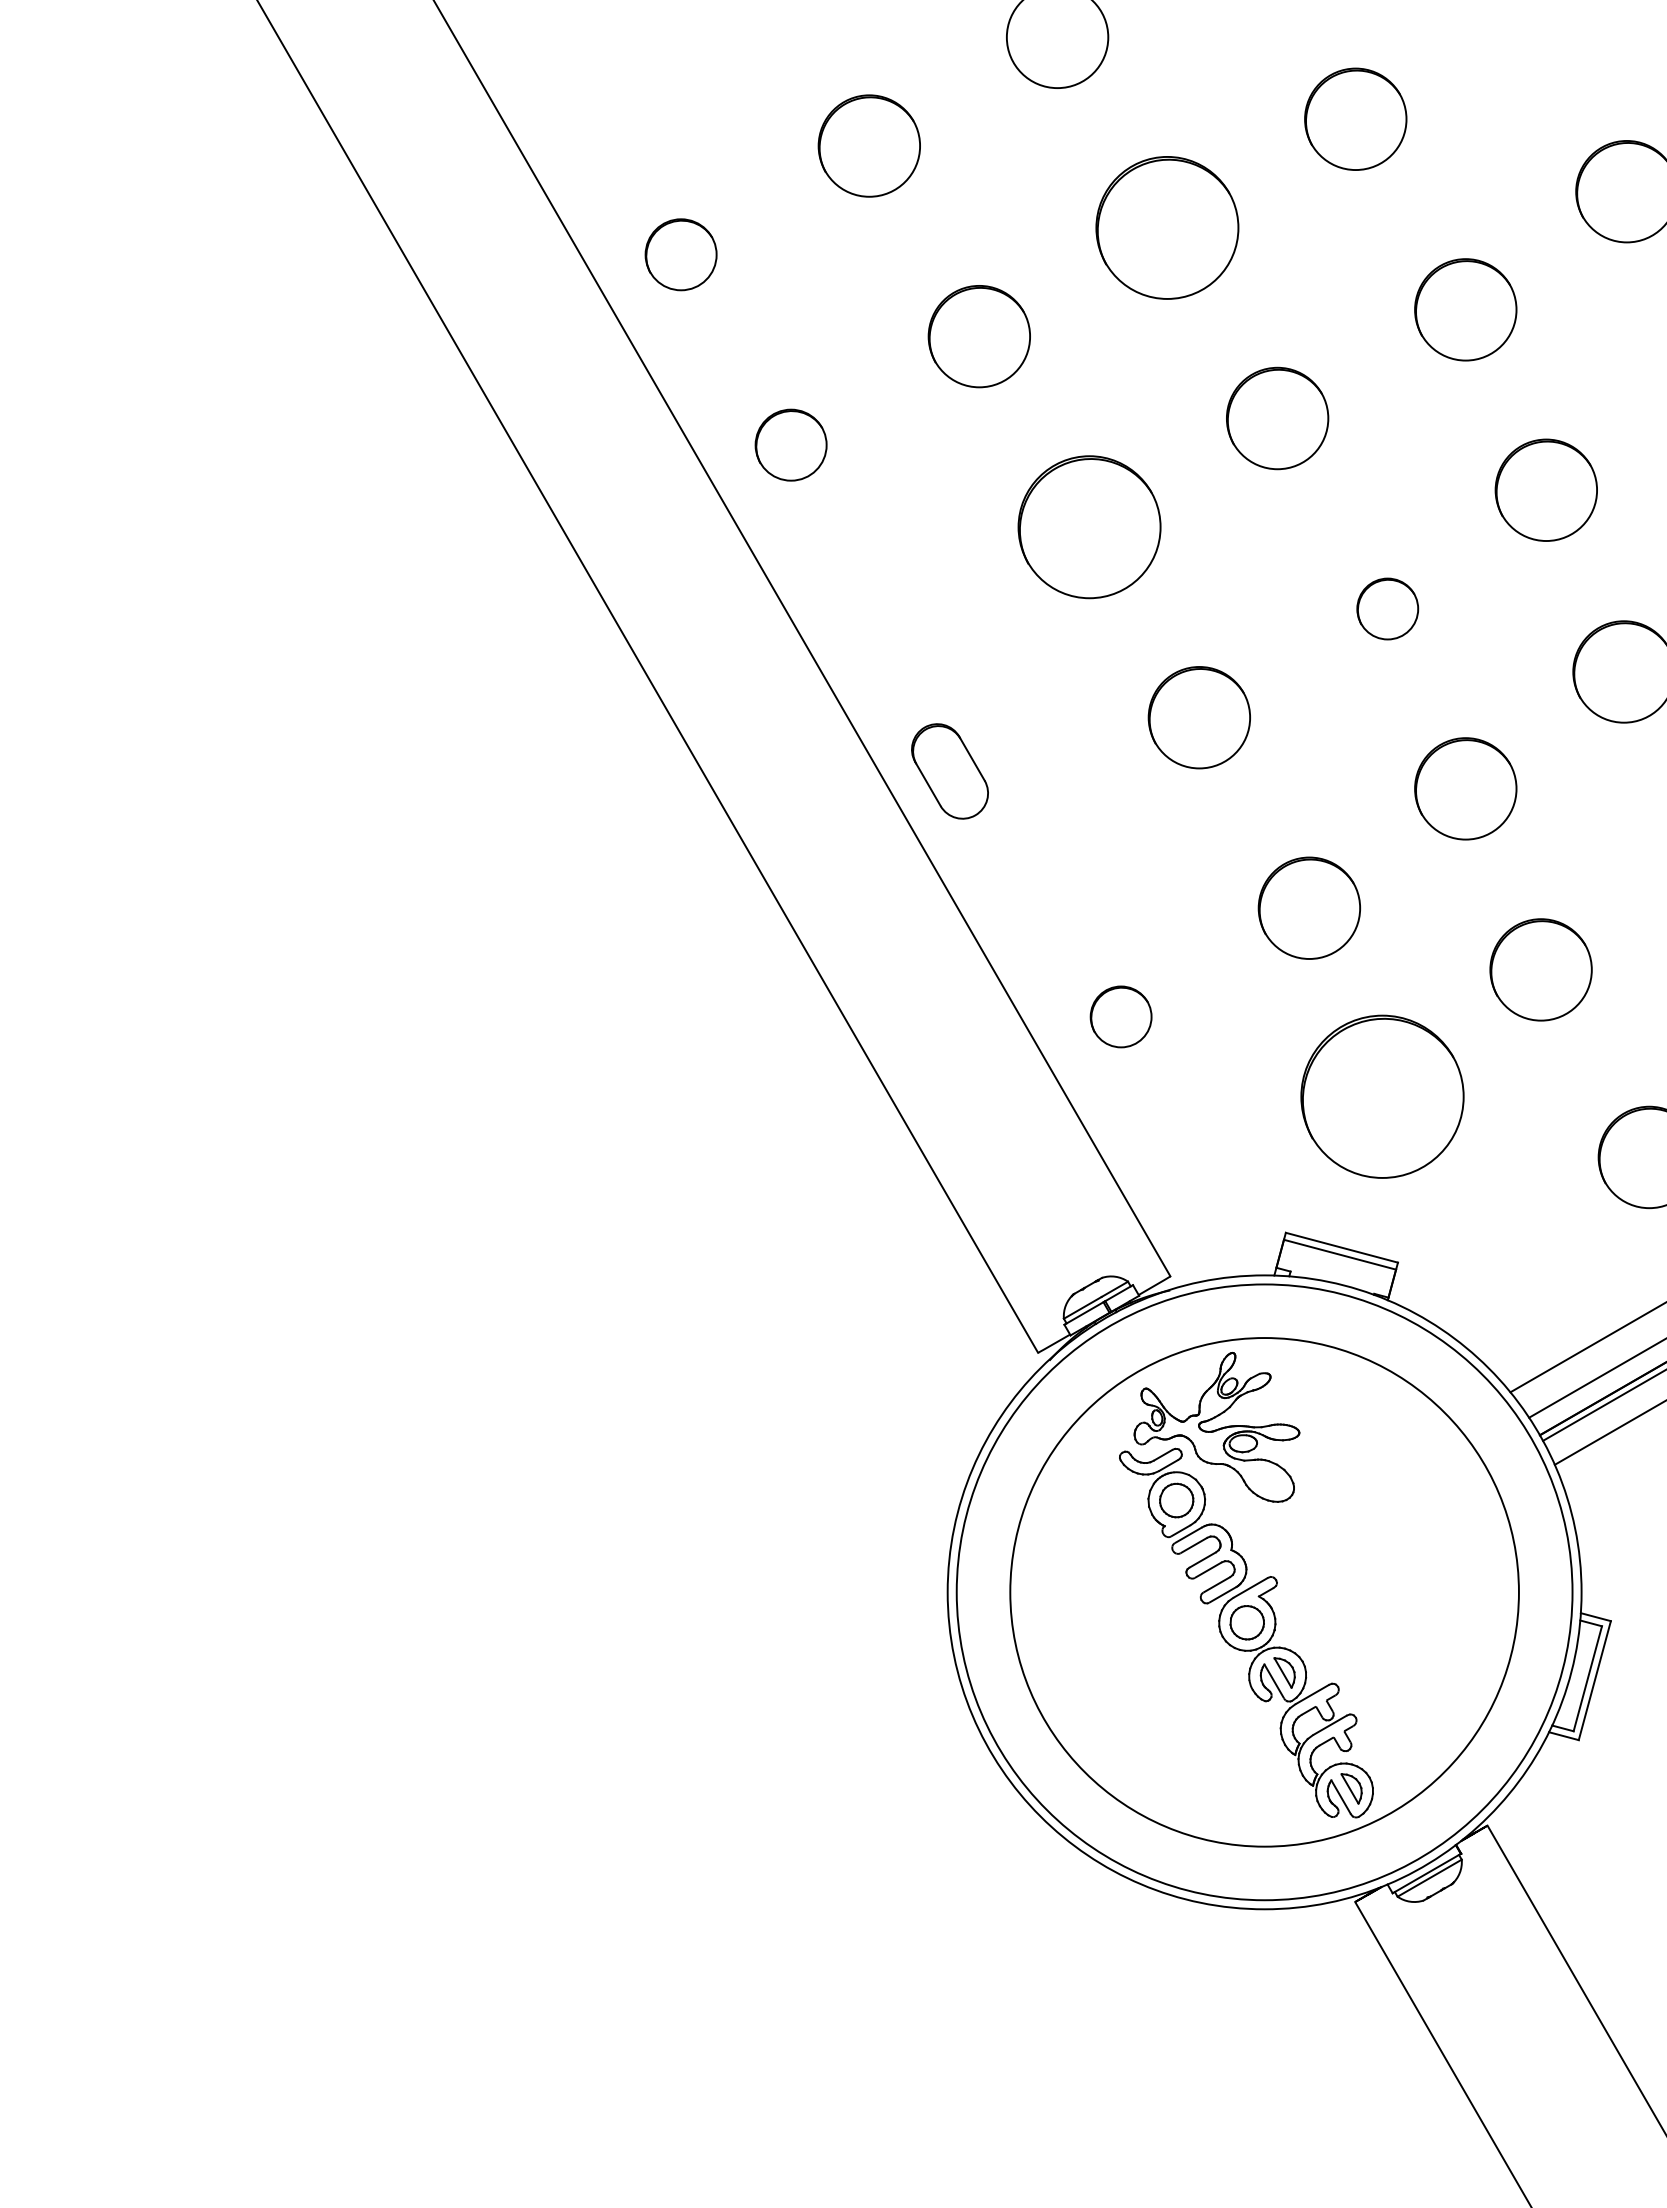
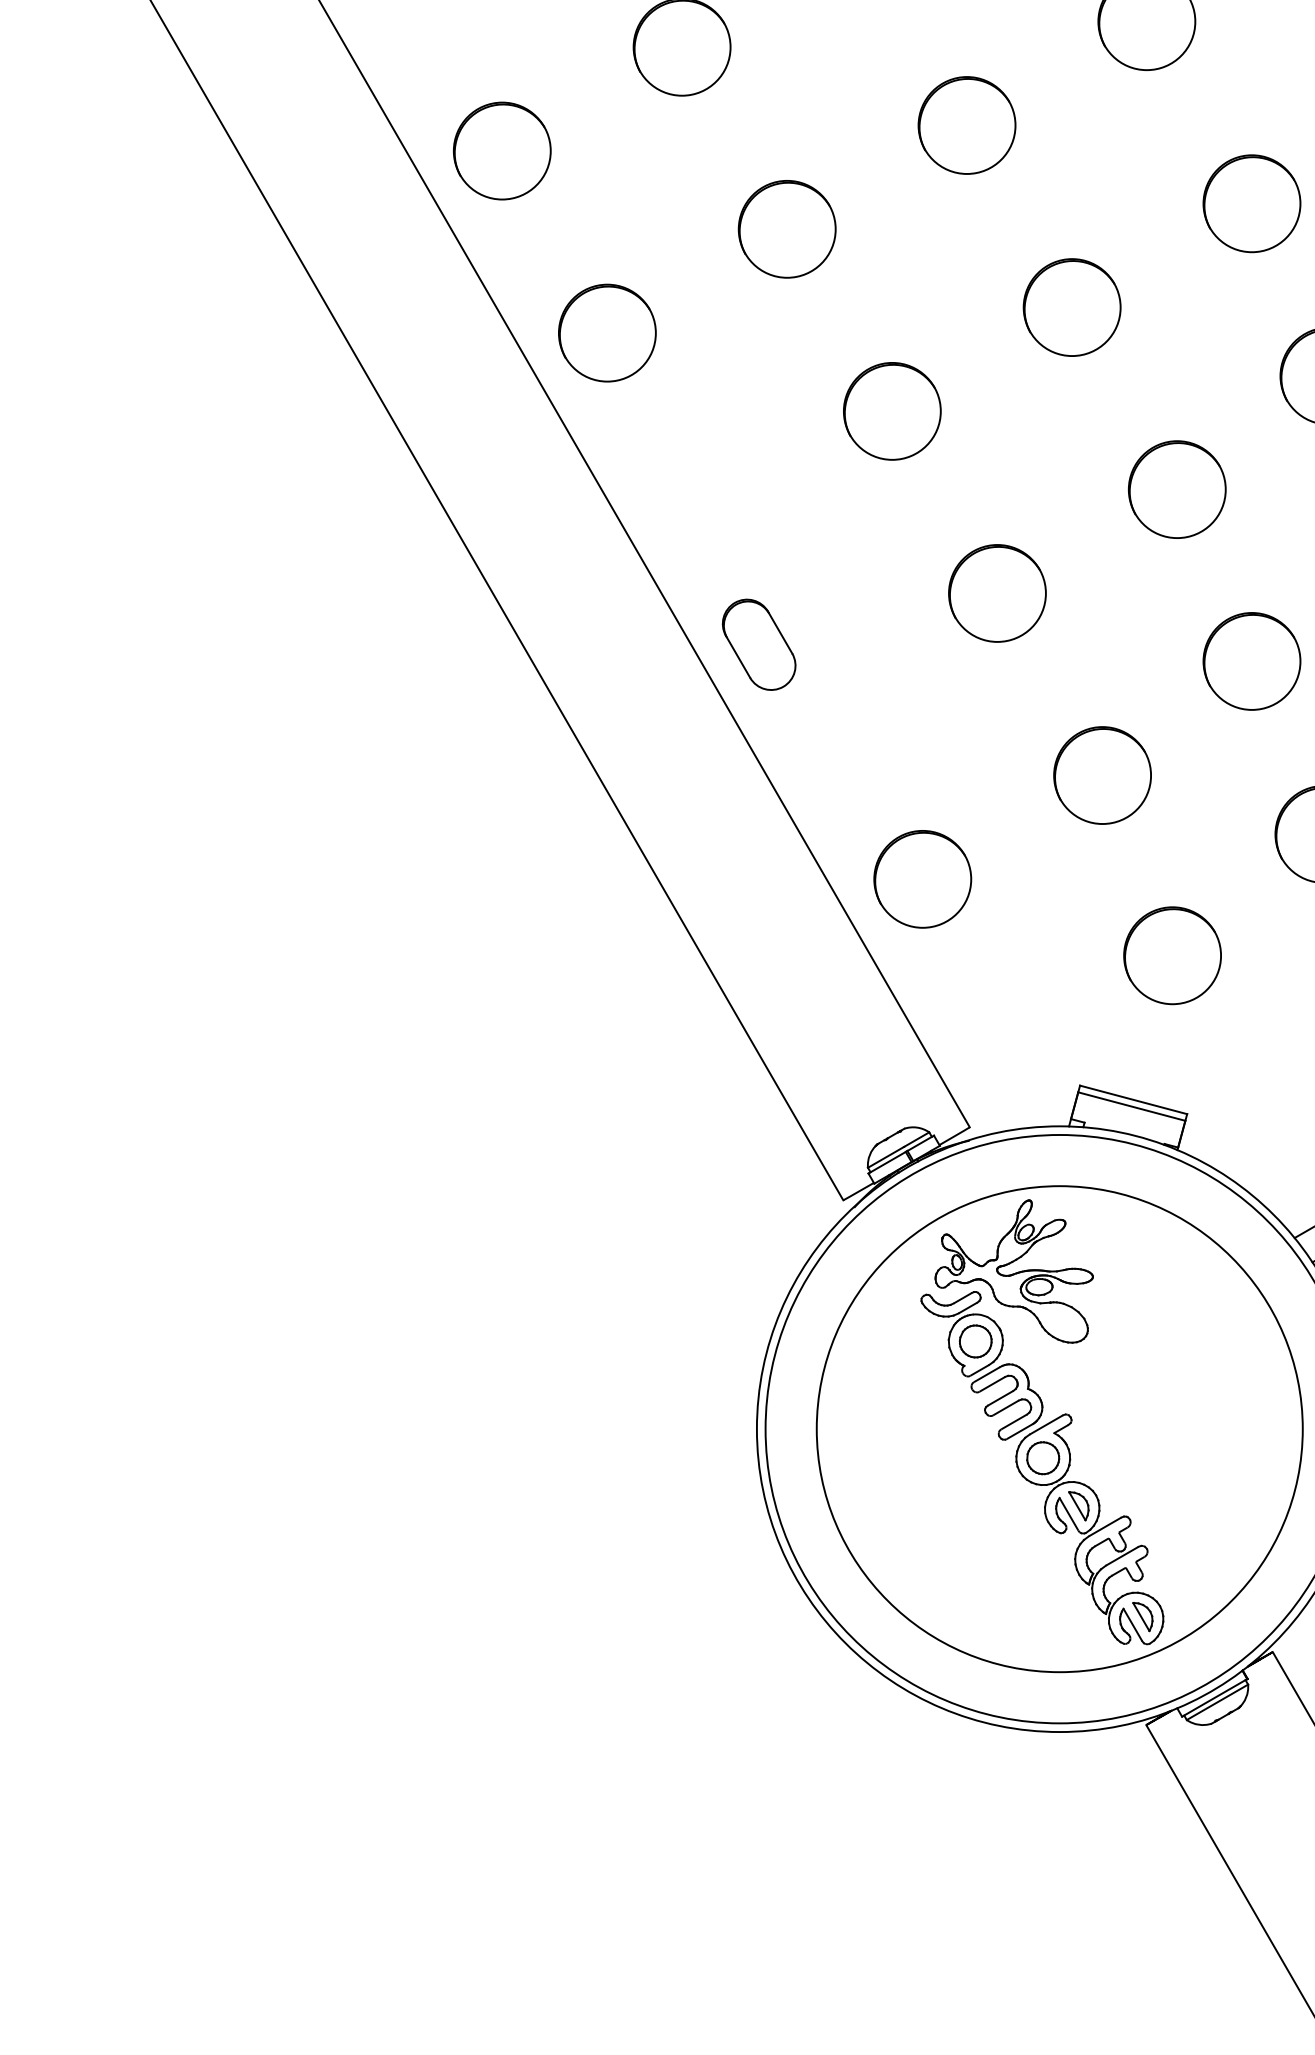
part: (1167, 227) -> (966, 125), size x0.71
part: (680, 254) -> (501, 150), size x1.43
part: (790, 444) -> (606, 332), size x1.43
part: (1088, 526) -> (891, 410), size x0.71
part: (1387, 608) -> (1177, 489), size x1.67
part: (1120, 1016) -> (922, 878), size x1.67
part: (1382, 1096) -> (1172, 955), size x0.62

